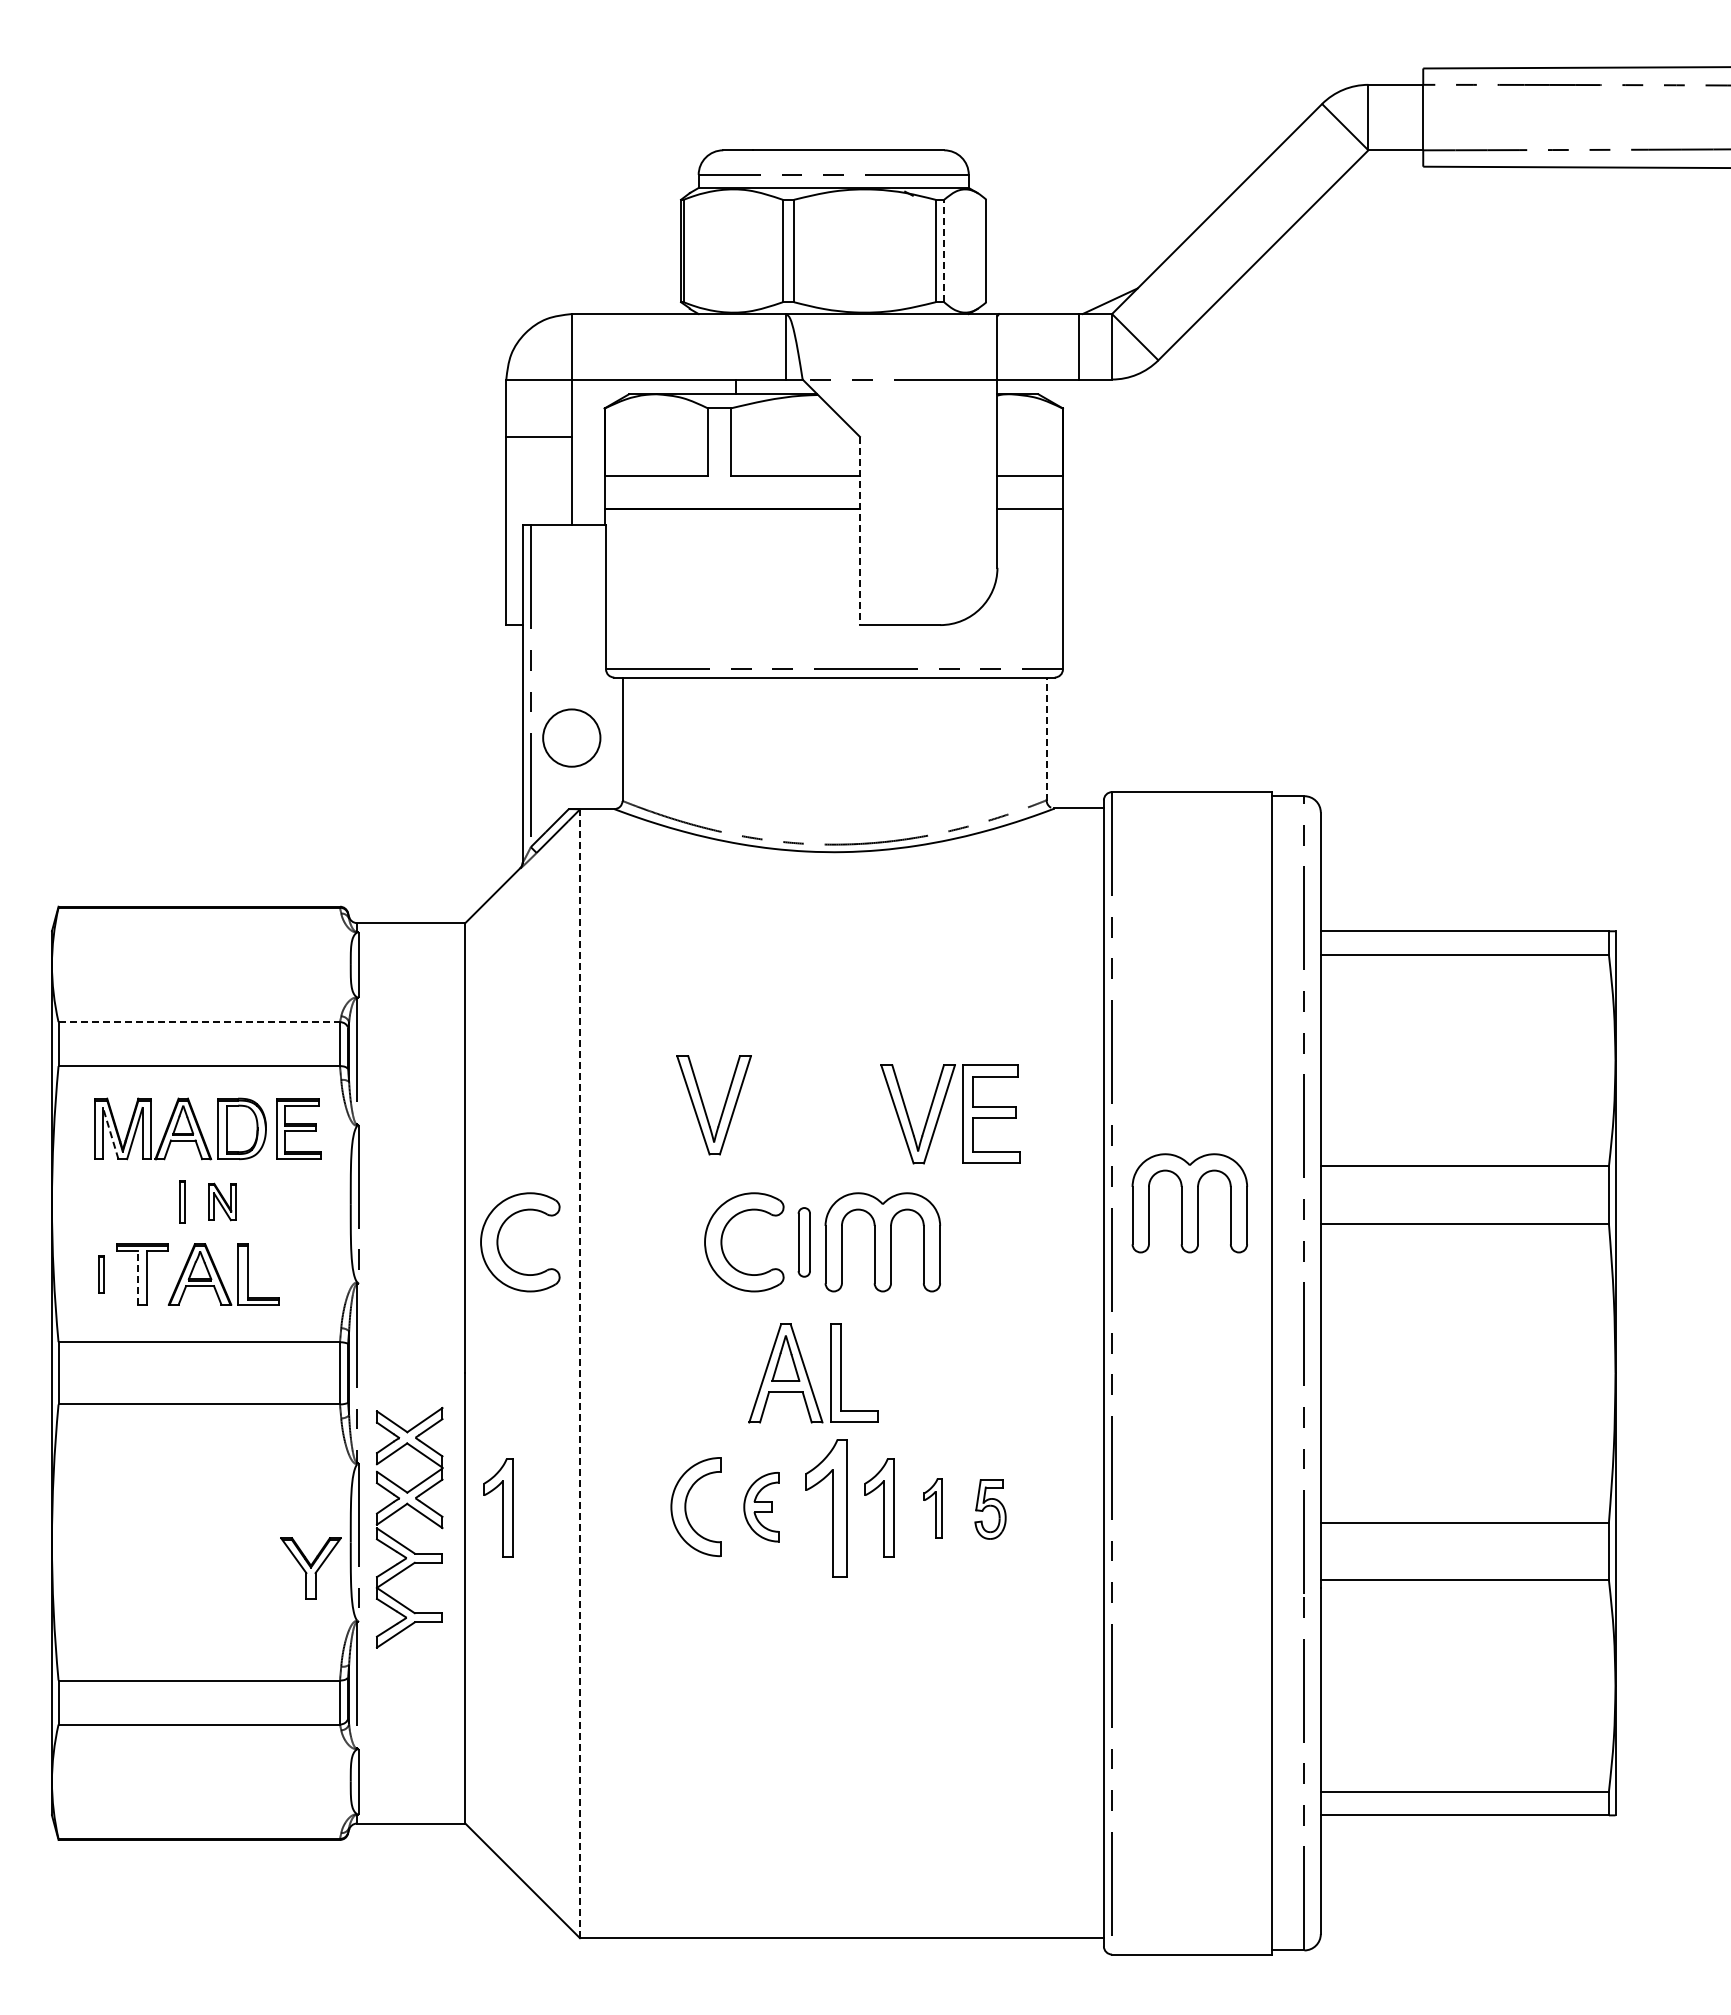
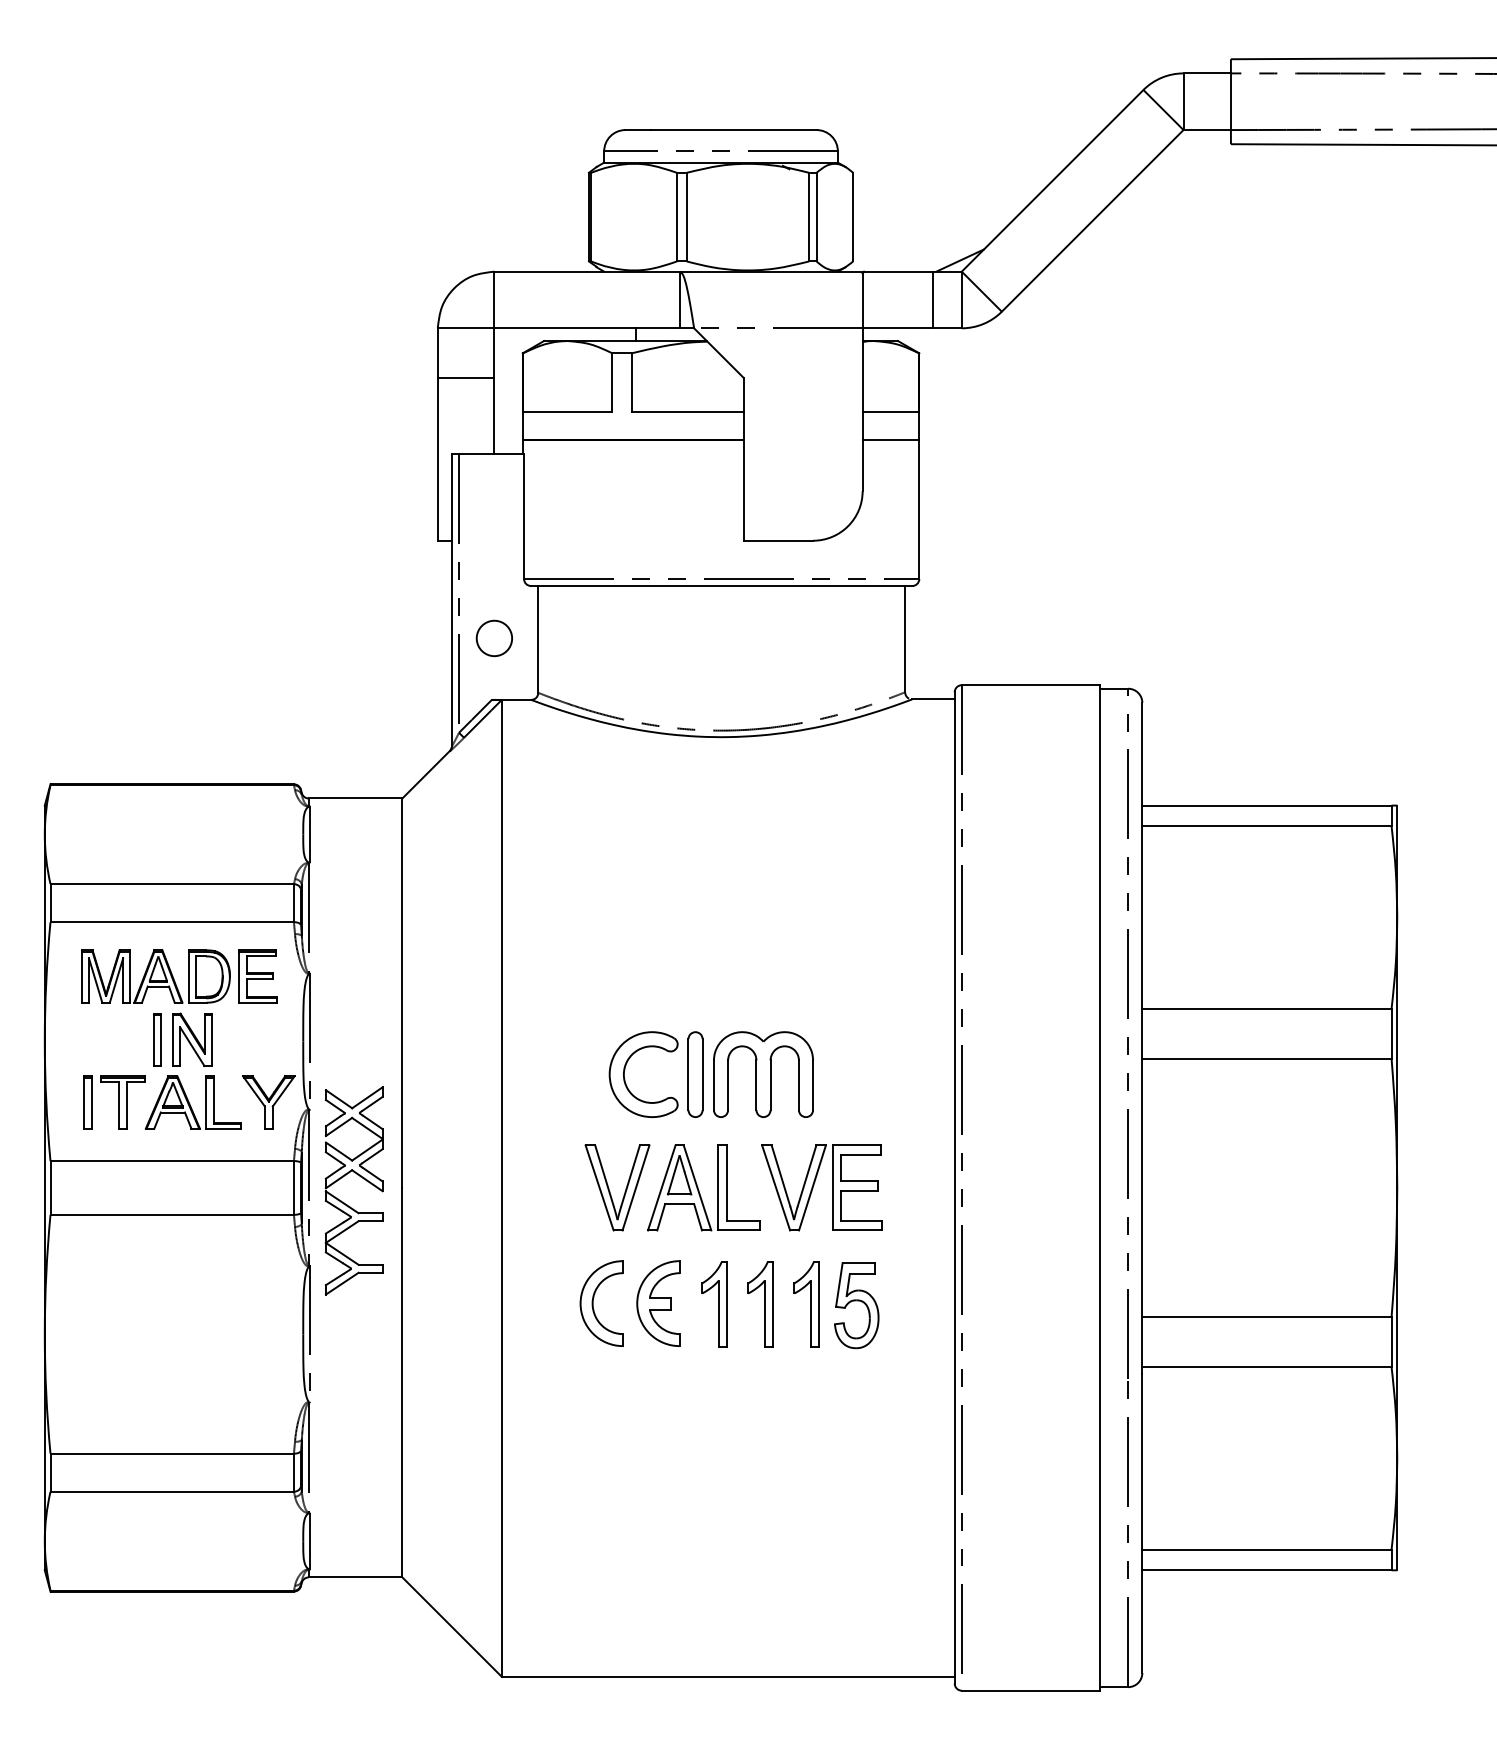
line: (944, 250) -> (816, 216), dashed -> solid
line: (859, 531) -> (743, 459), dashed -> solid
circle: (571, 737) -> (494, 637), size x0.71
line: (1046, 739) -> (905, 639), dashed -> solid
line: (199, 1022) -> (172, 884), dashed -> solid
part: (705, 1108) -> (610, 1190), moved
part: (941, 1111) -> (814, 1185), moved
line: (110, 1133) -> (95, 980), dashed -> solid
part: (182, 1201) -> (157, 1039), size x1.43
part: (222, 1201) -> (192, 1039), size x1.67
part: (1189, 1203) -> (1028, 1041), removed
part: (498, 1242) -> (431, 1074), removed
part: (804, 1242) -> (695, 1074), size x1.43
part: (101, 1274) -> (87, 1102), size x1.67
line: (137, 1277) -> (118, 1105), dashed -> solid
line: (579, 1373) -> (501, 1188), dashed -> solid
part: (498, 1507) -> (431, 1304), removed
part: (761, 1507) -> (658, 1304), size x1.43
part: (826, 1507) -> (714, 1304), size x0.71
part: (932, 1507) -> (806, 1304), size x1.67
part: (990, 1509) -> (856, 1305), size x1.67
part: (417, 1512) -> (360, 1177), moved
part: (310, 1568) -> (268, 1102), moved

